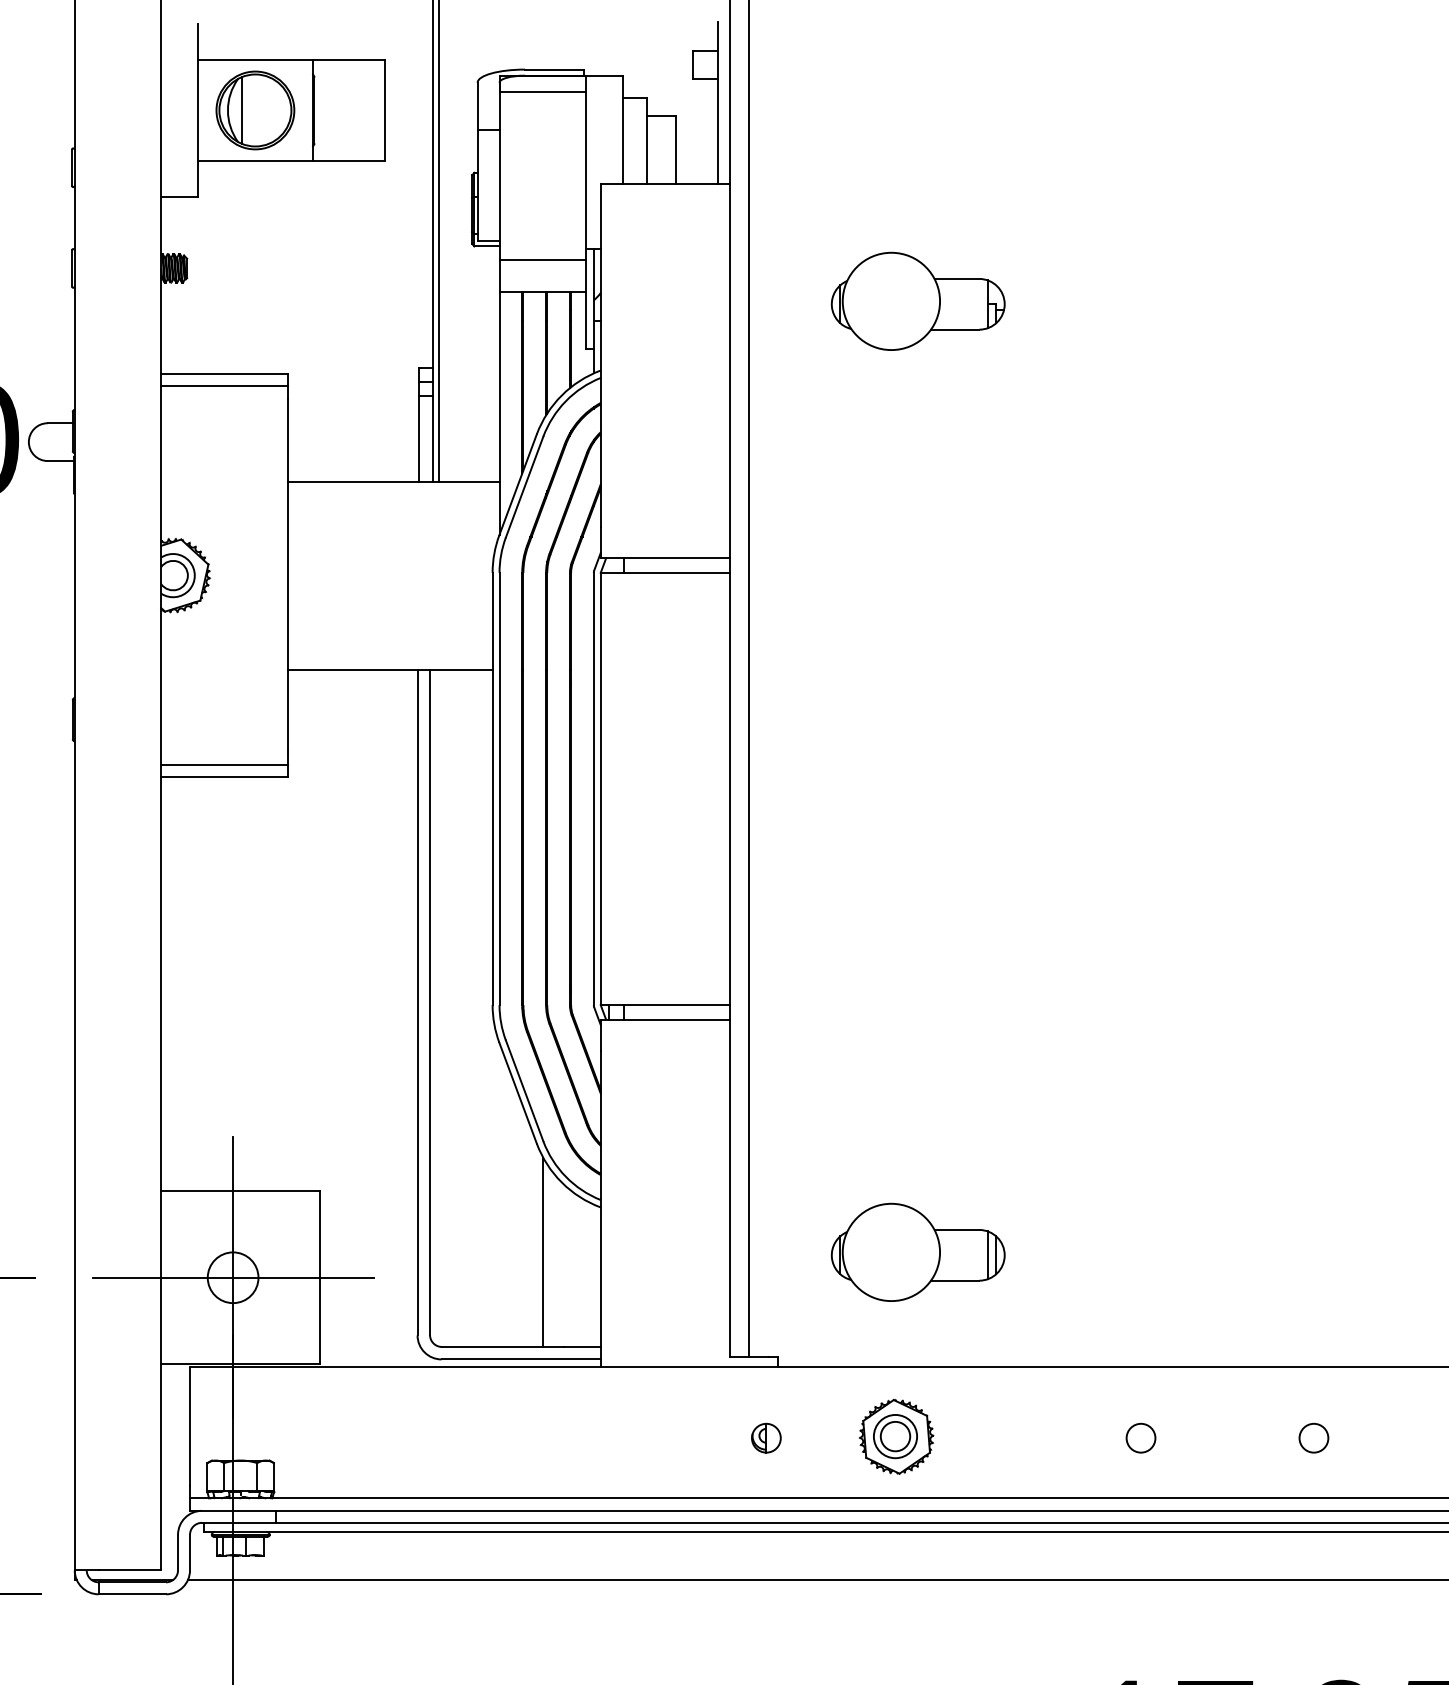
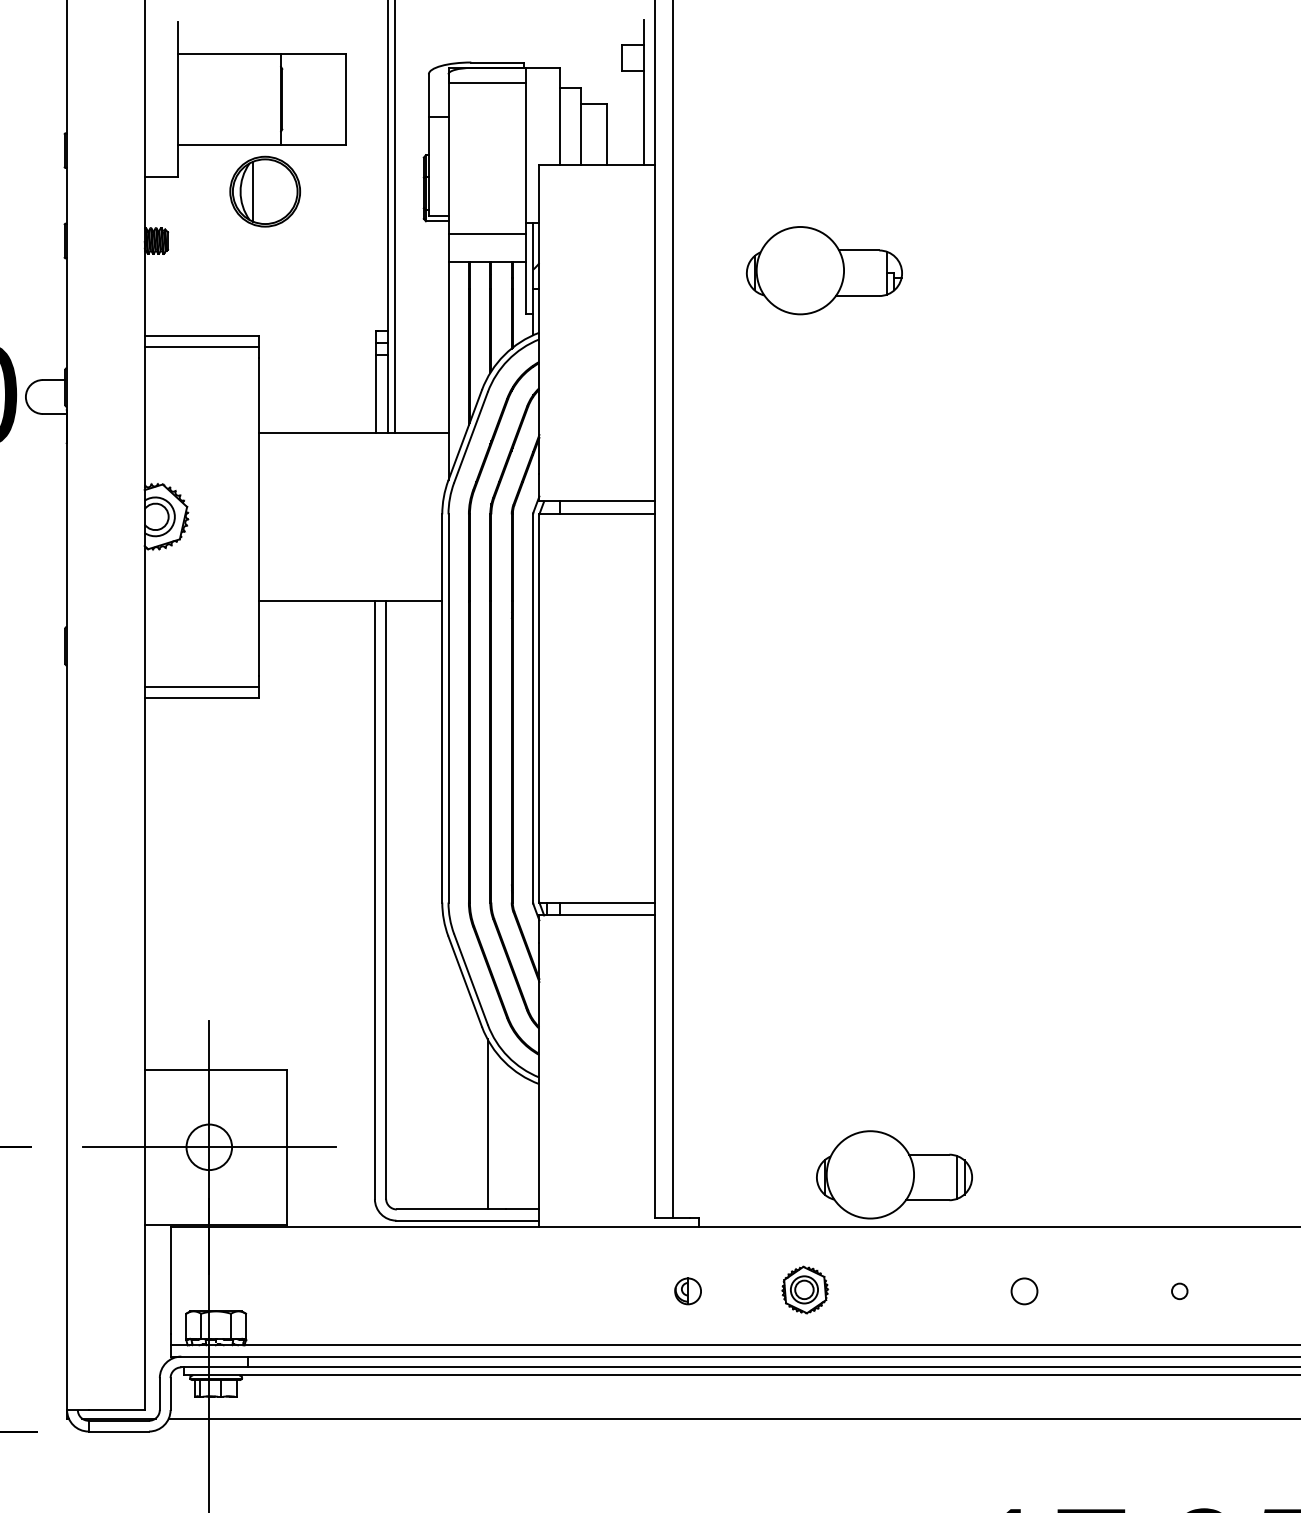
part: (255, 110) -> (265, 191), moved
part: (917, 1251) -> (893, 1174), moved
part: (896, 1436) -> (804, 1289), size x0.7
circle: (1313, 1437) -> (1179, 1290), size x0.6

